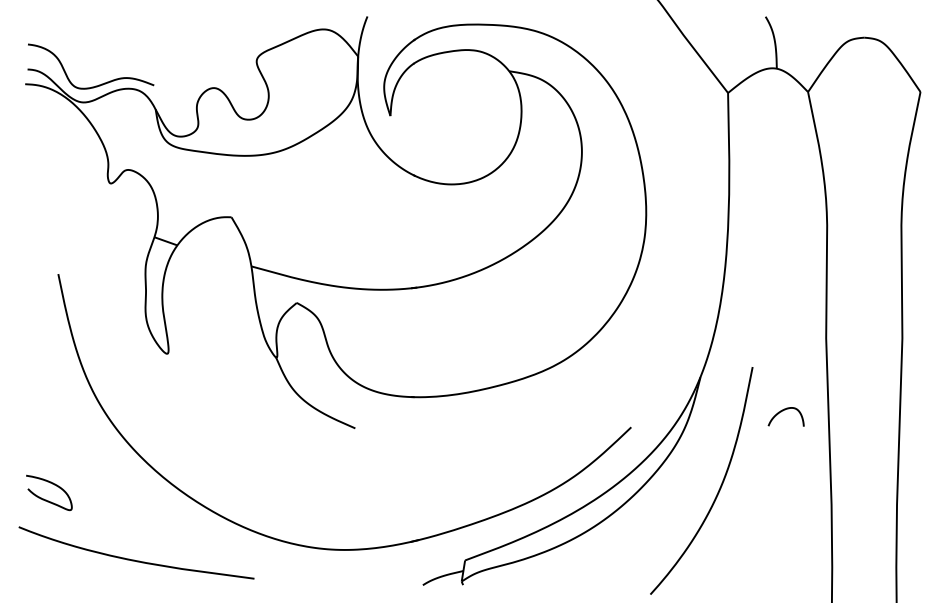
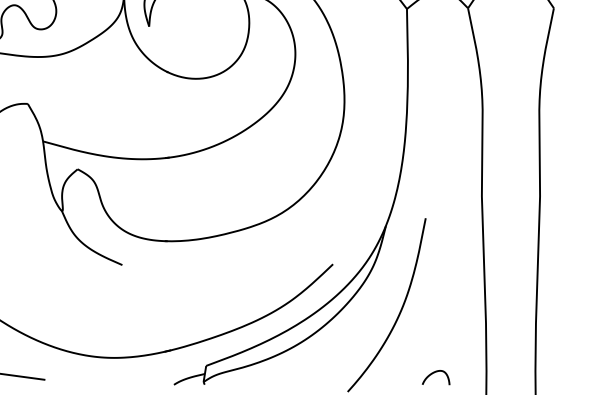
curve: (783, 411) -> (434, 373), moved

